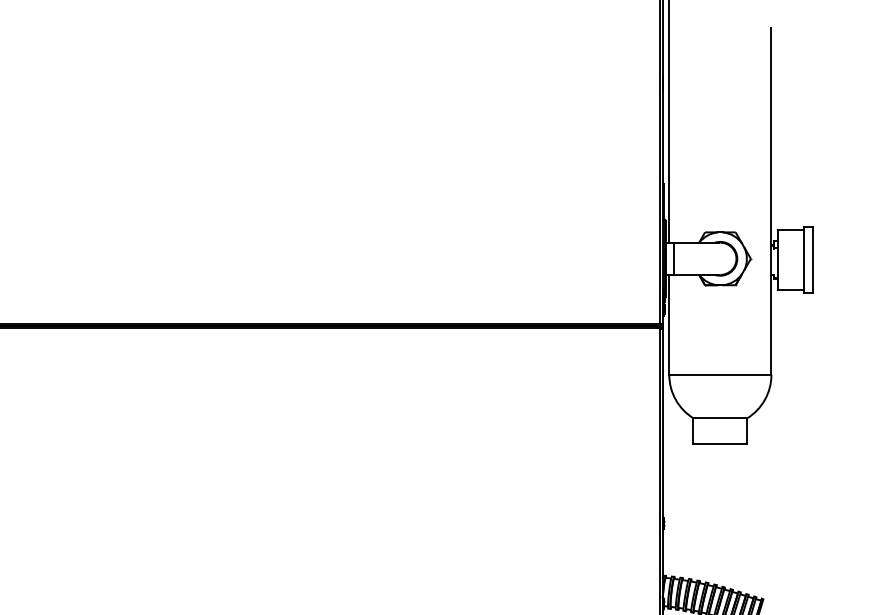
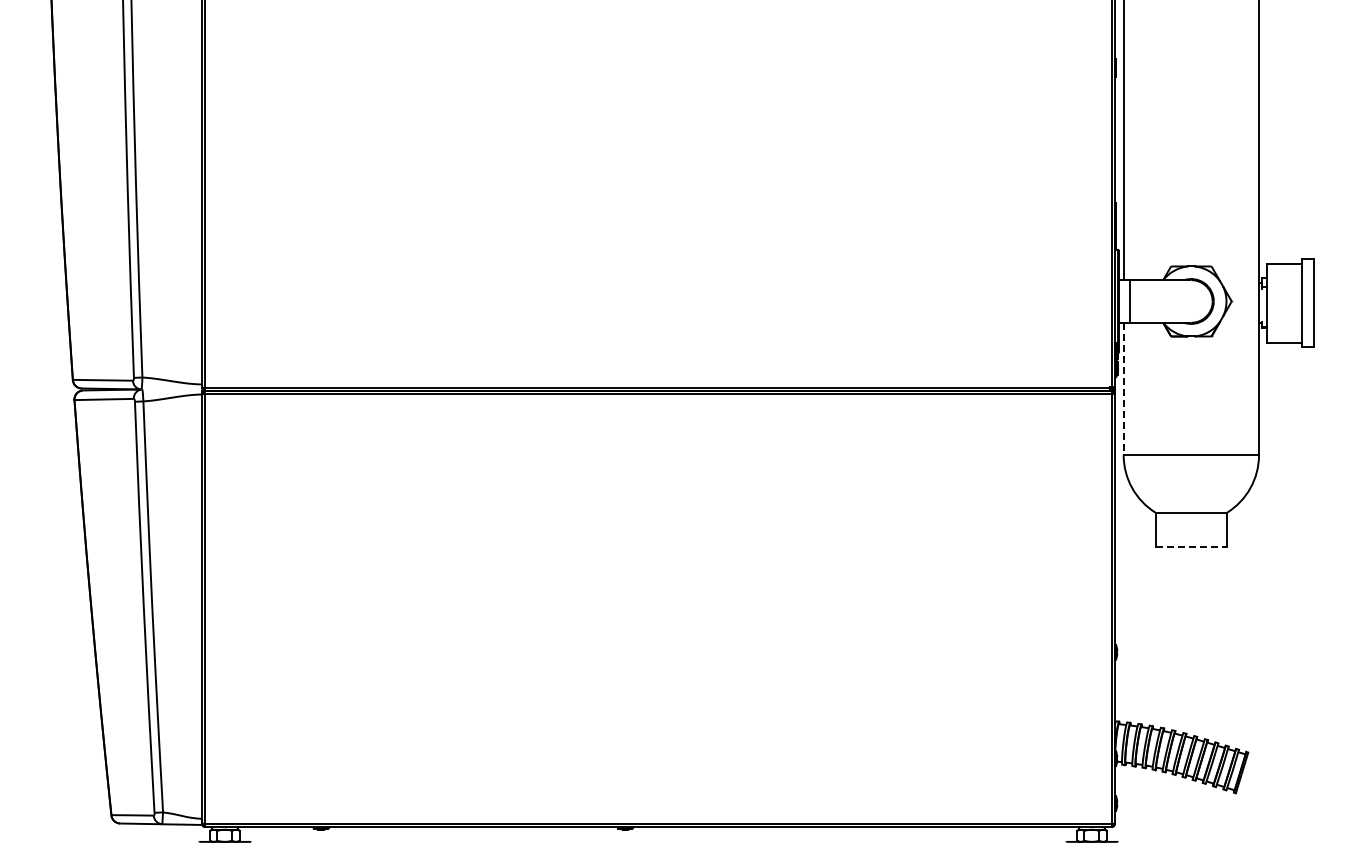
line: (669, 325) -> (1123, 389), solid -> dashed
line: (720, 443) -> (1191, 546), solid -> dashed

